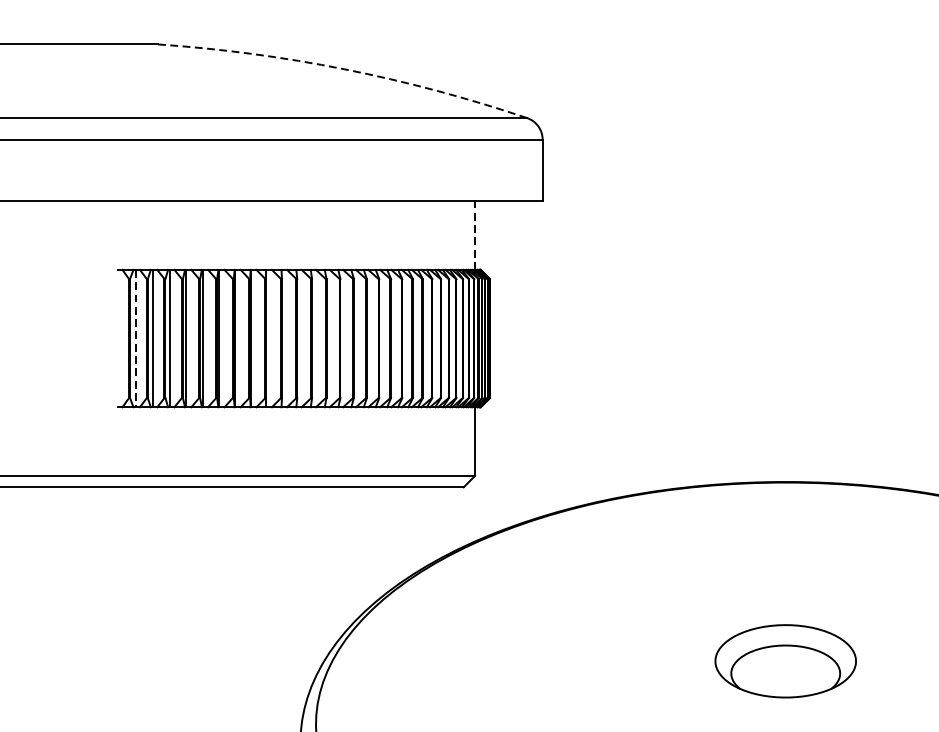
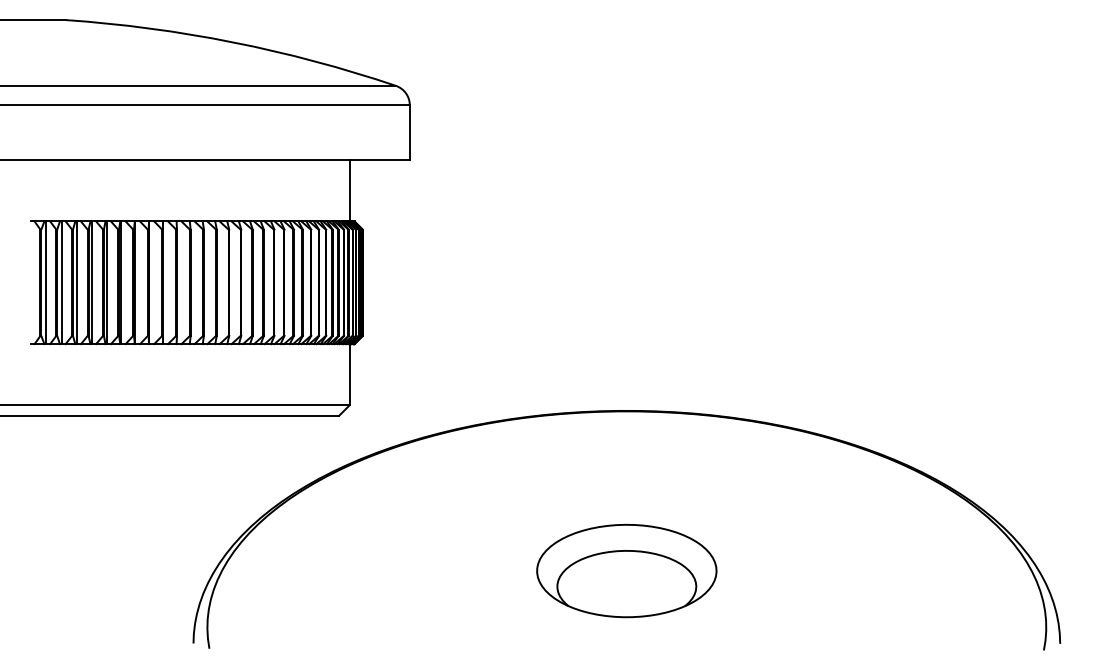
arc: (345, 69) -> (233, 42), dashed -> solid
line: (475, 235) -> (349, 190), dashed -> solid
line: (135, 339) -> (46, 283), dashed -> solid
part: (785, 660) -> (626, 570), size x1.43

